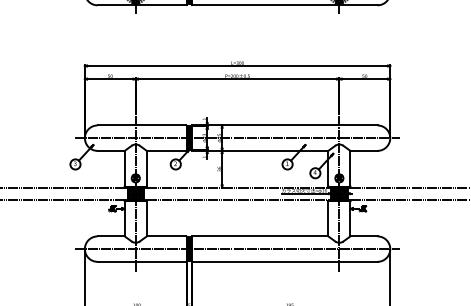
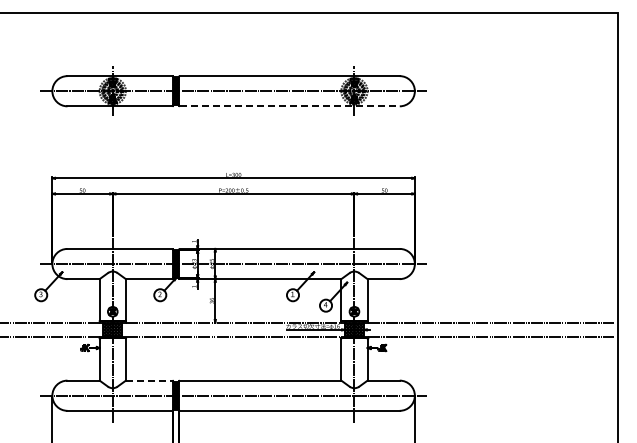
line: (284, 5) -> (289, 106), solid -> dashed
line: (166, 236) -> (149, 380), solid -> dashed

